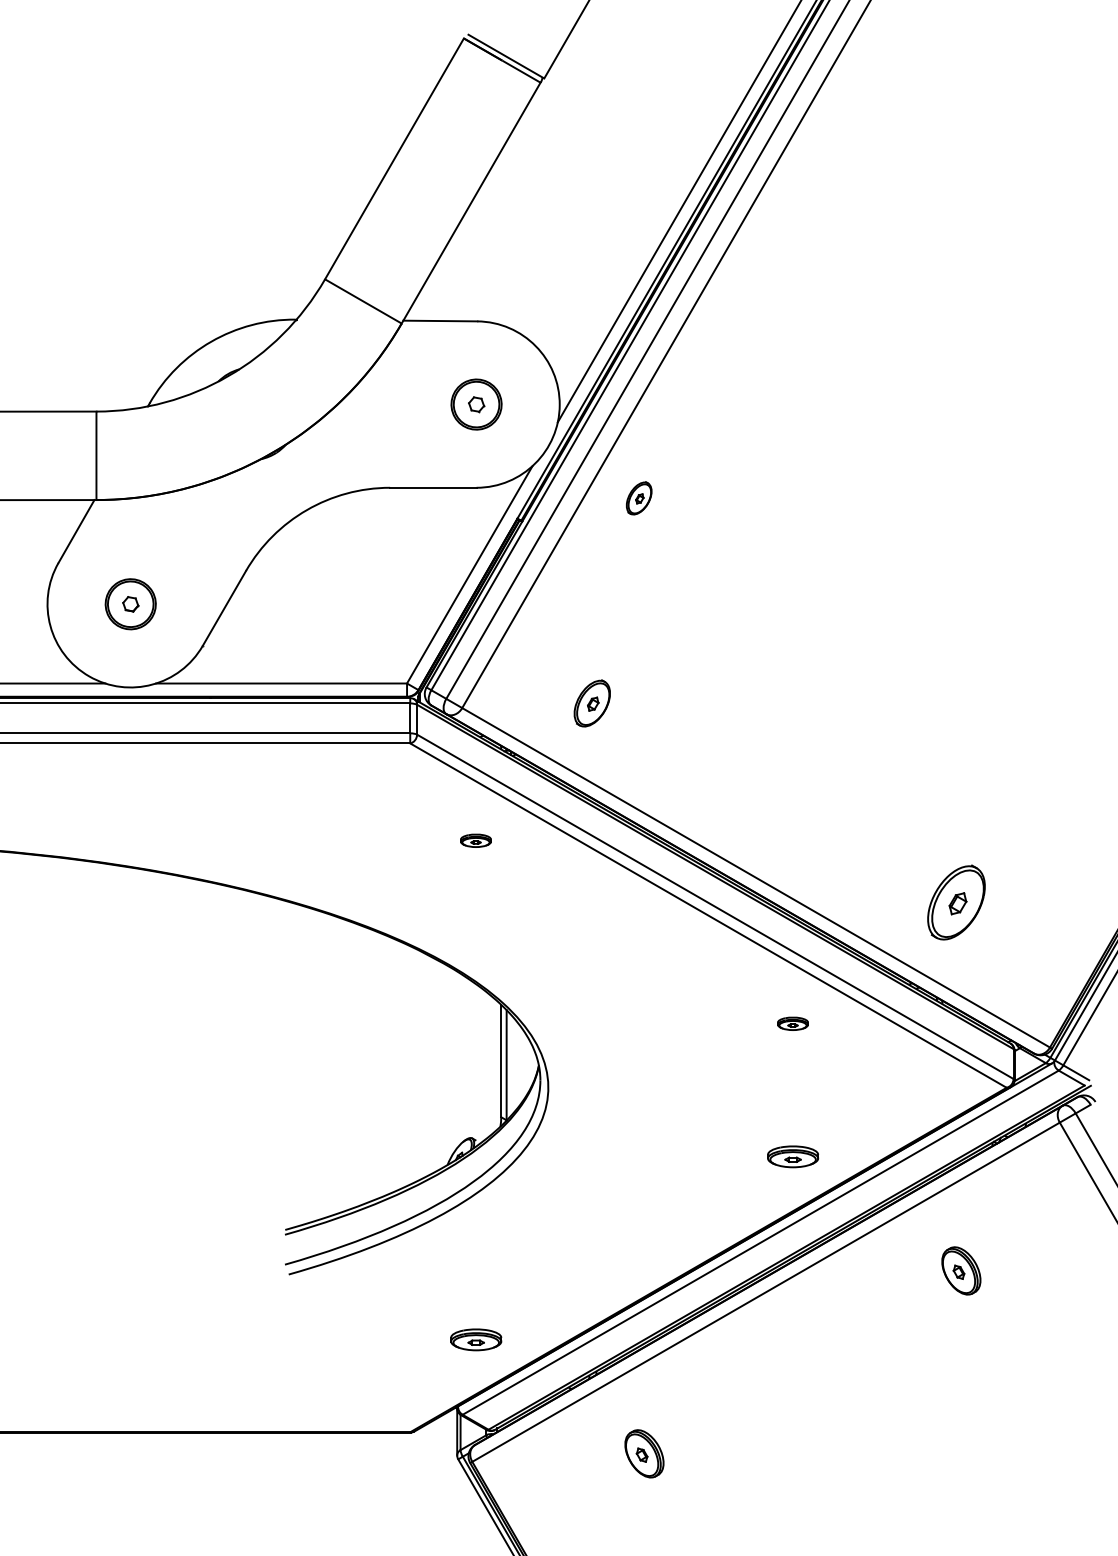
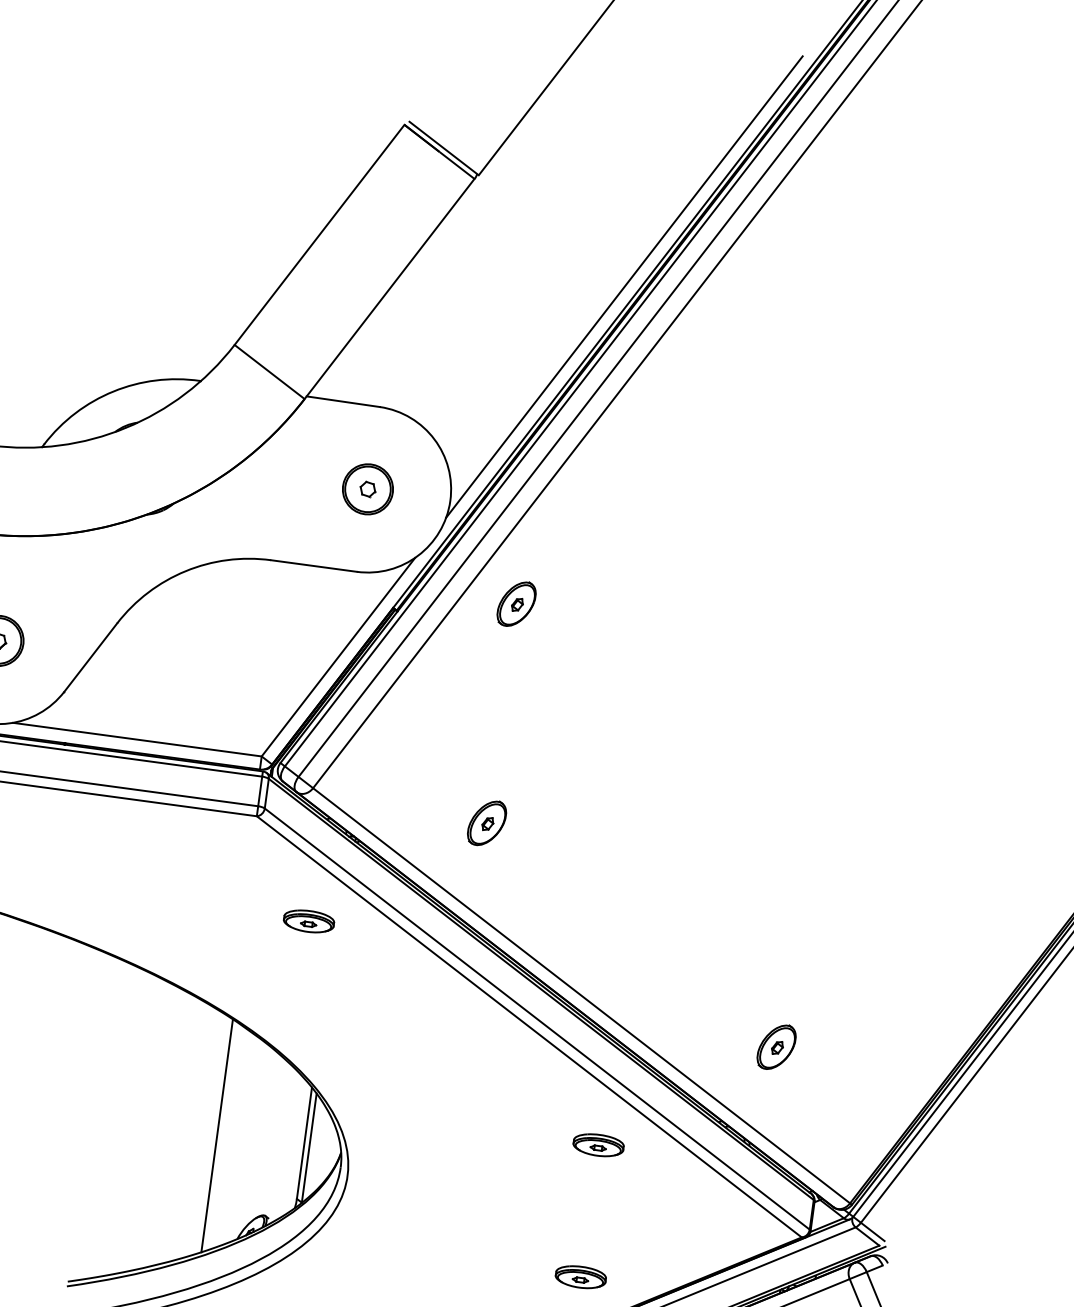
part: (638, 498) -> (515, 604), size x1.43
part: (591, 703) -> (486, 823), moved
part: (475, 840) -> (308, 921), size x1.67
part: (955, 902) -> (775, 1046), size x0.62
part: (792, 1023) -> (598, 1145), size x1.67
line: (413, 1064) -> (217, 1134), added

